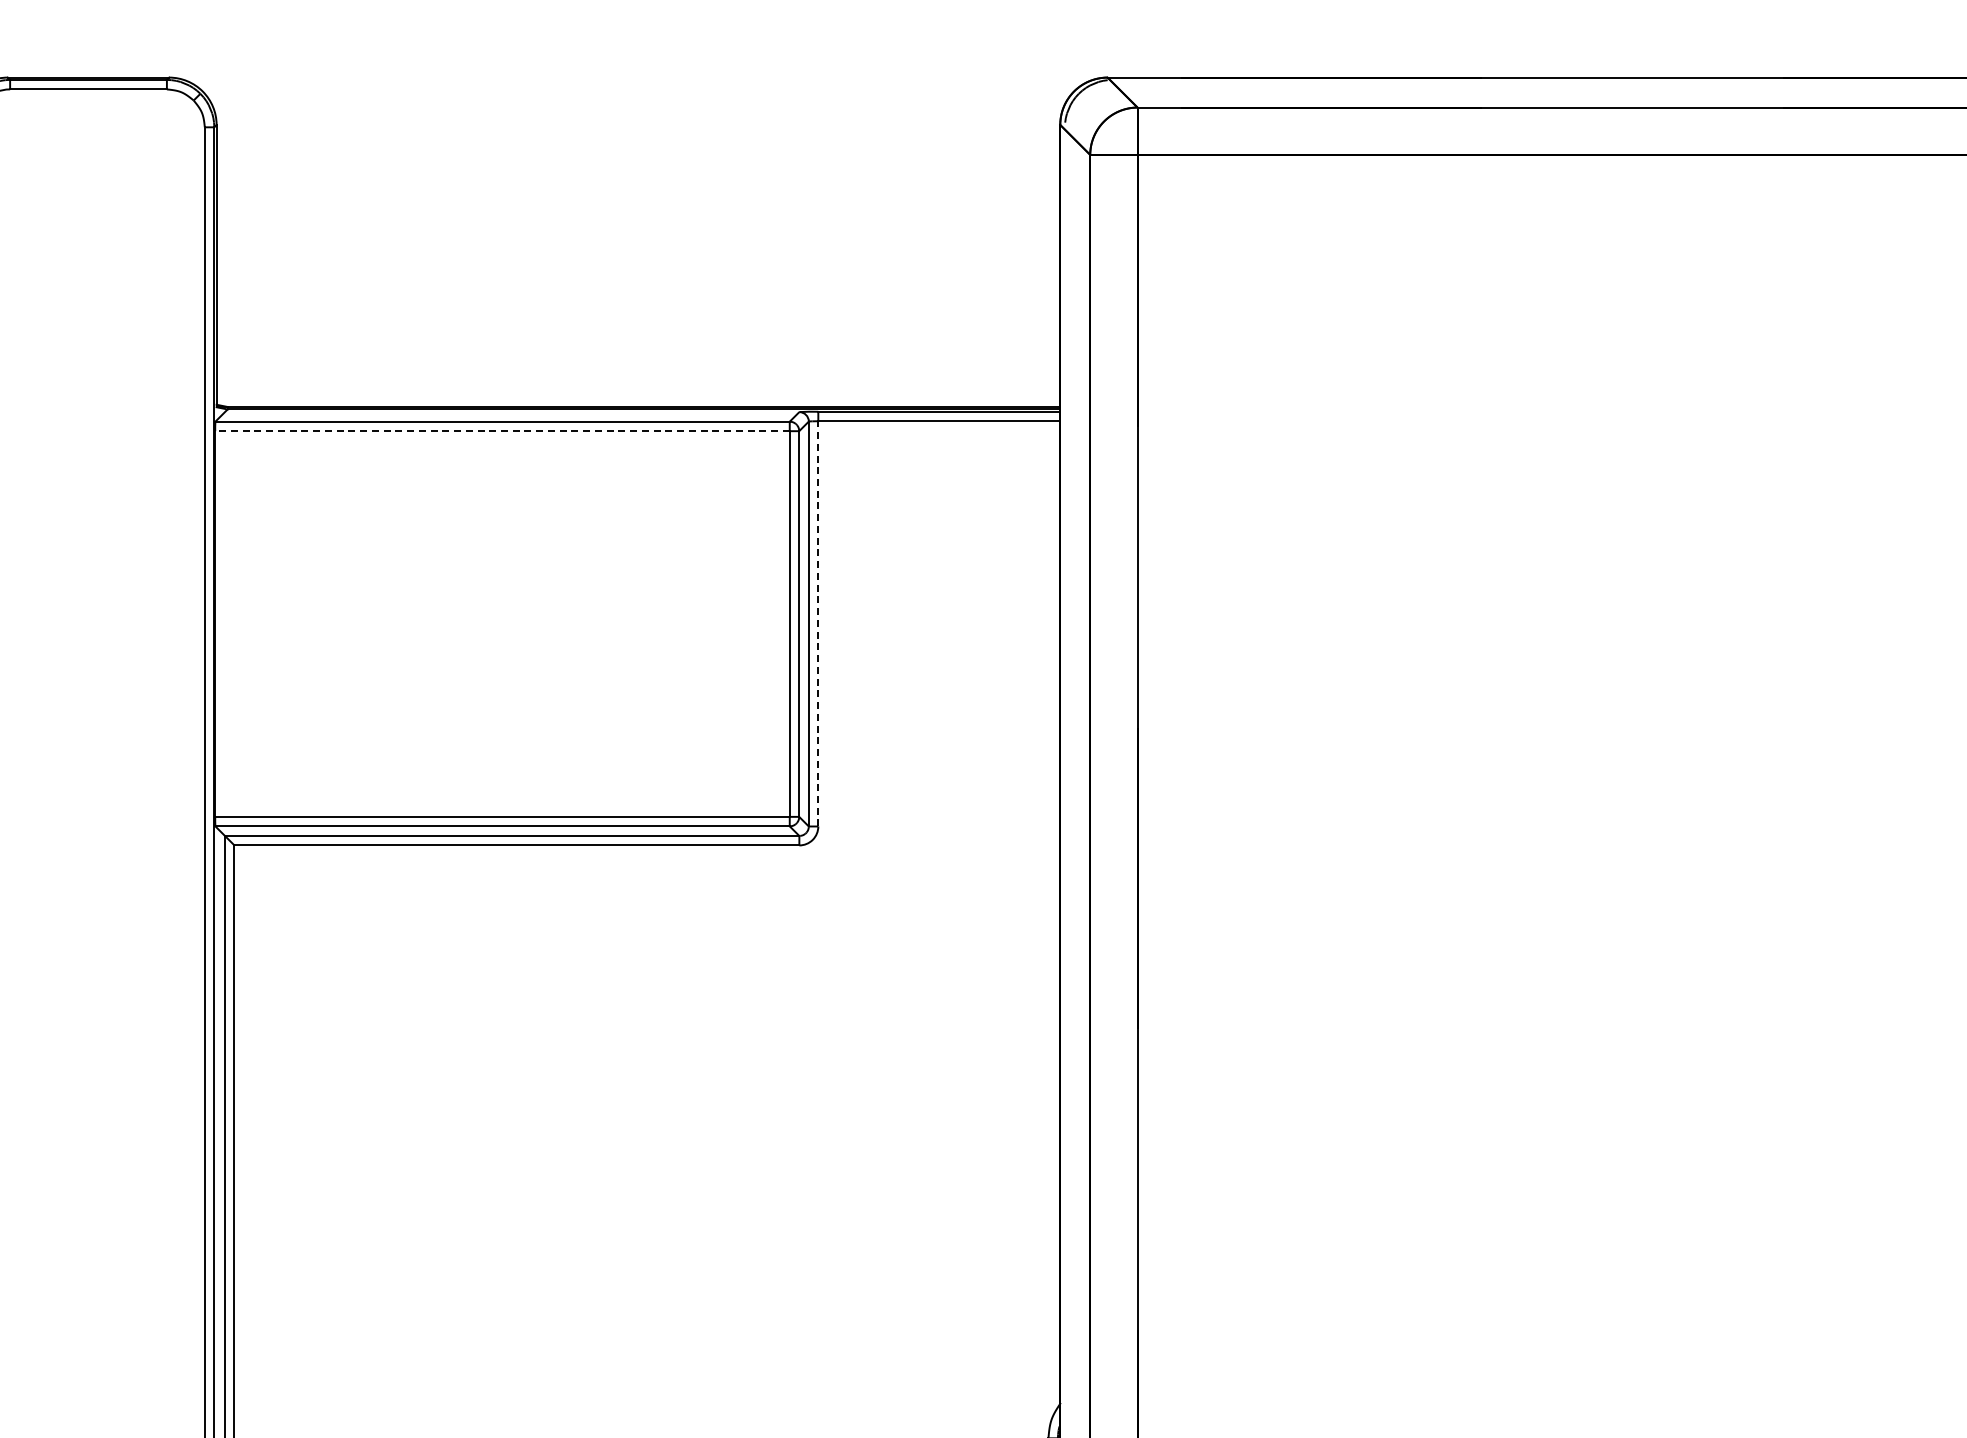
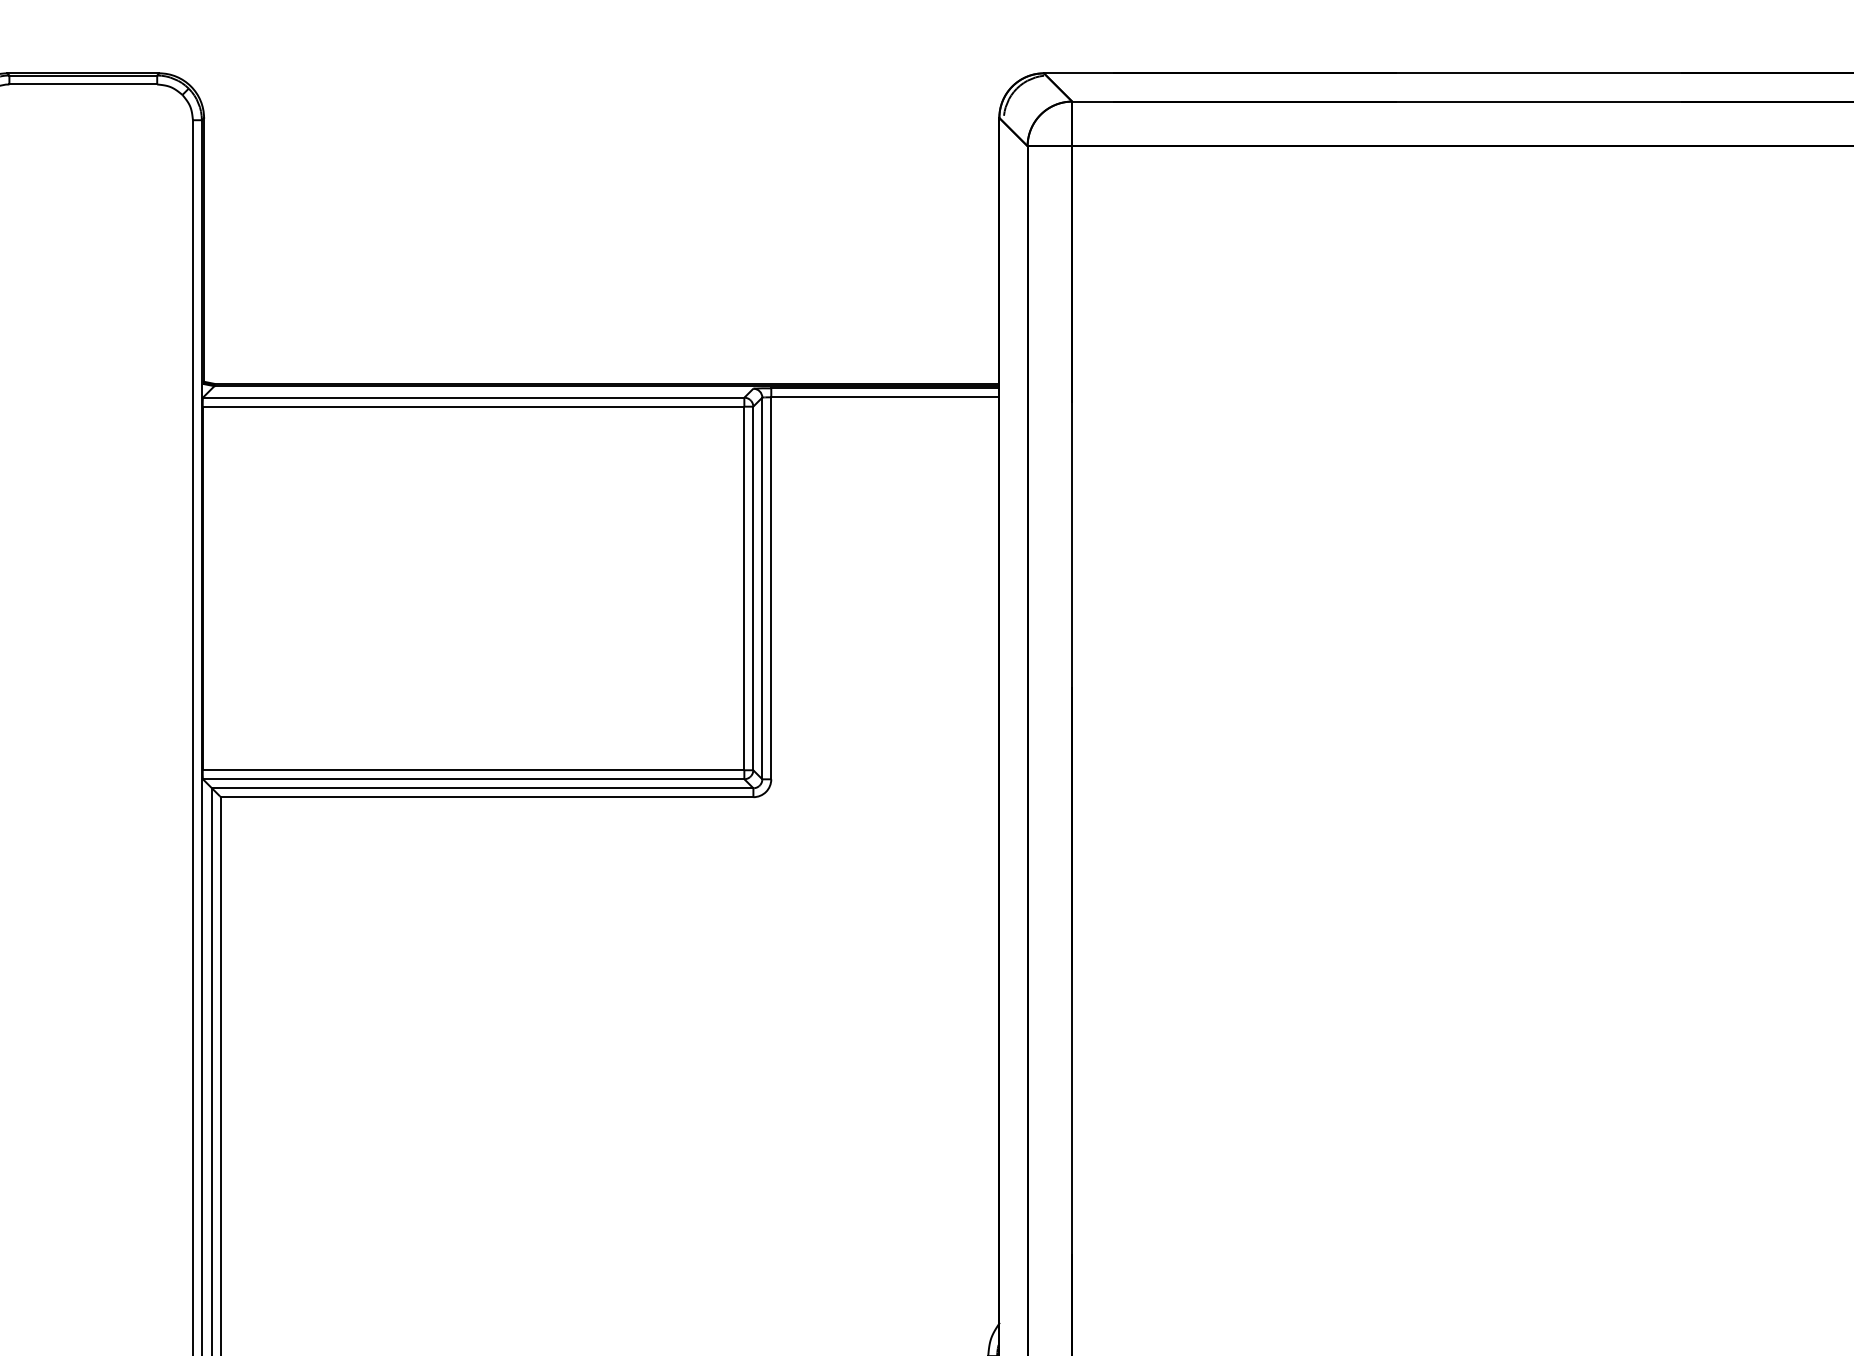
line: (501, 431) -> (472, 406), dashed -> solid
line: (818, 623) -> (771, 587), dashed -> solid

